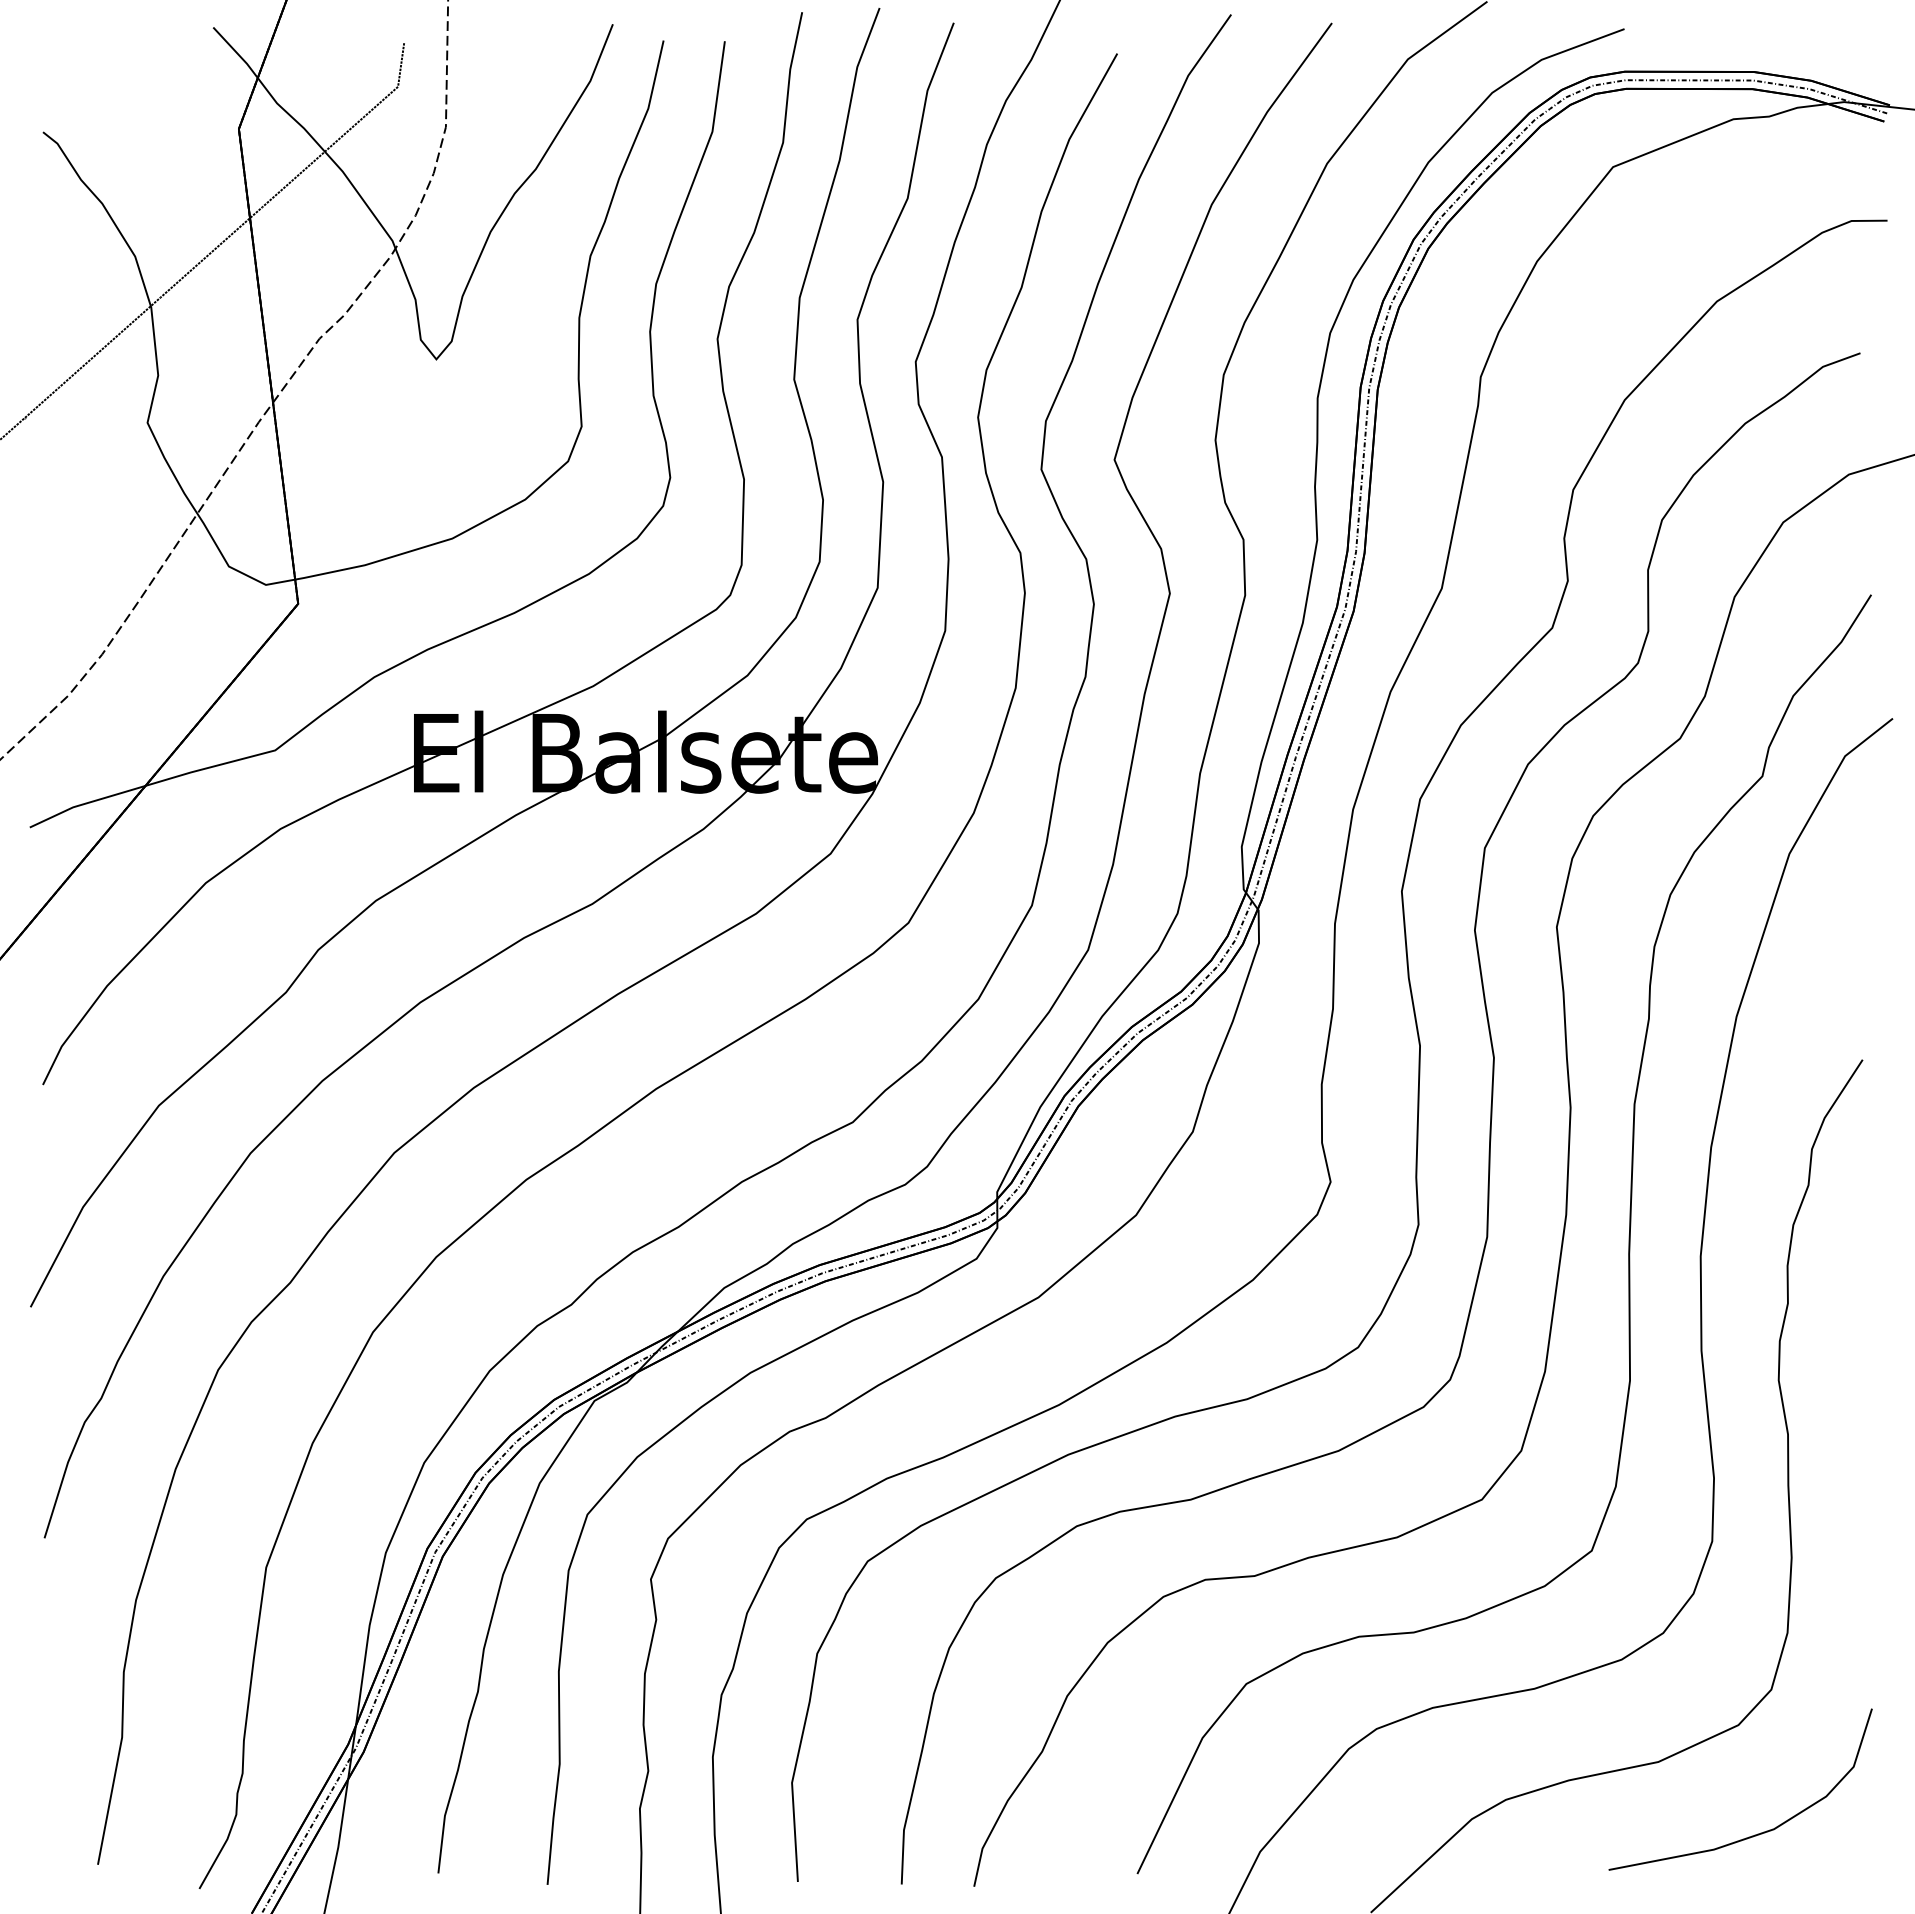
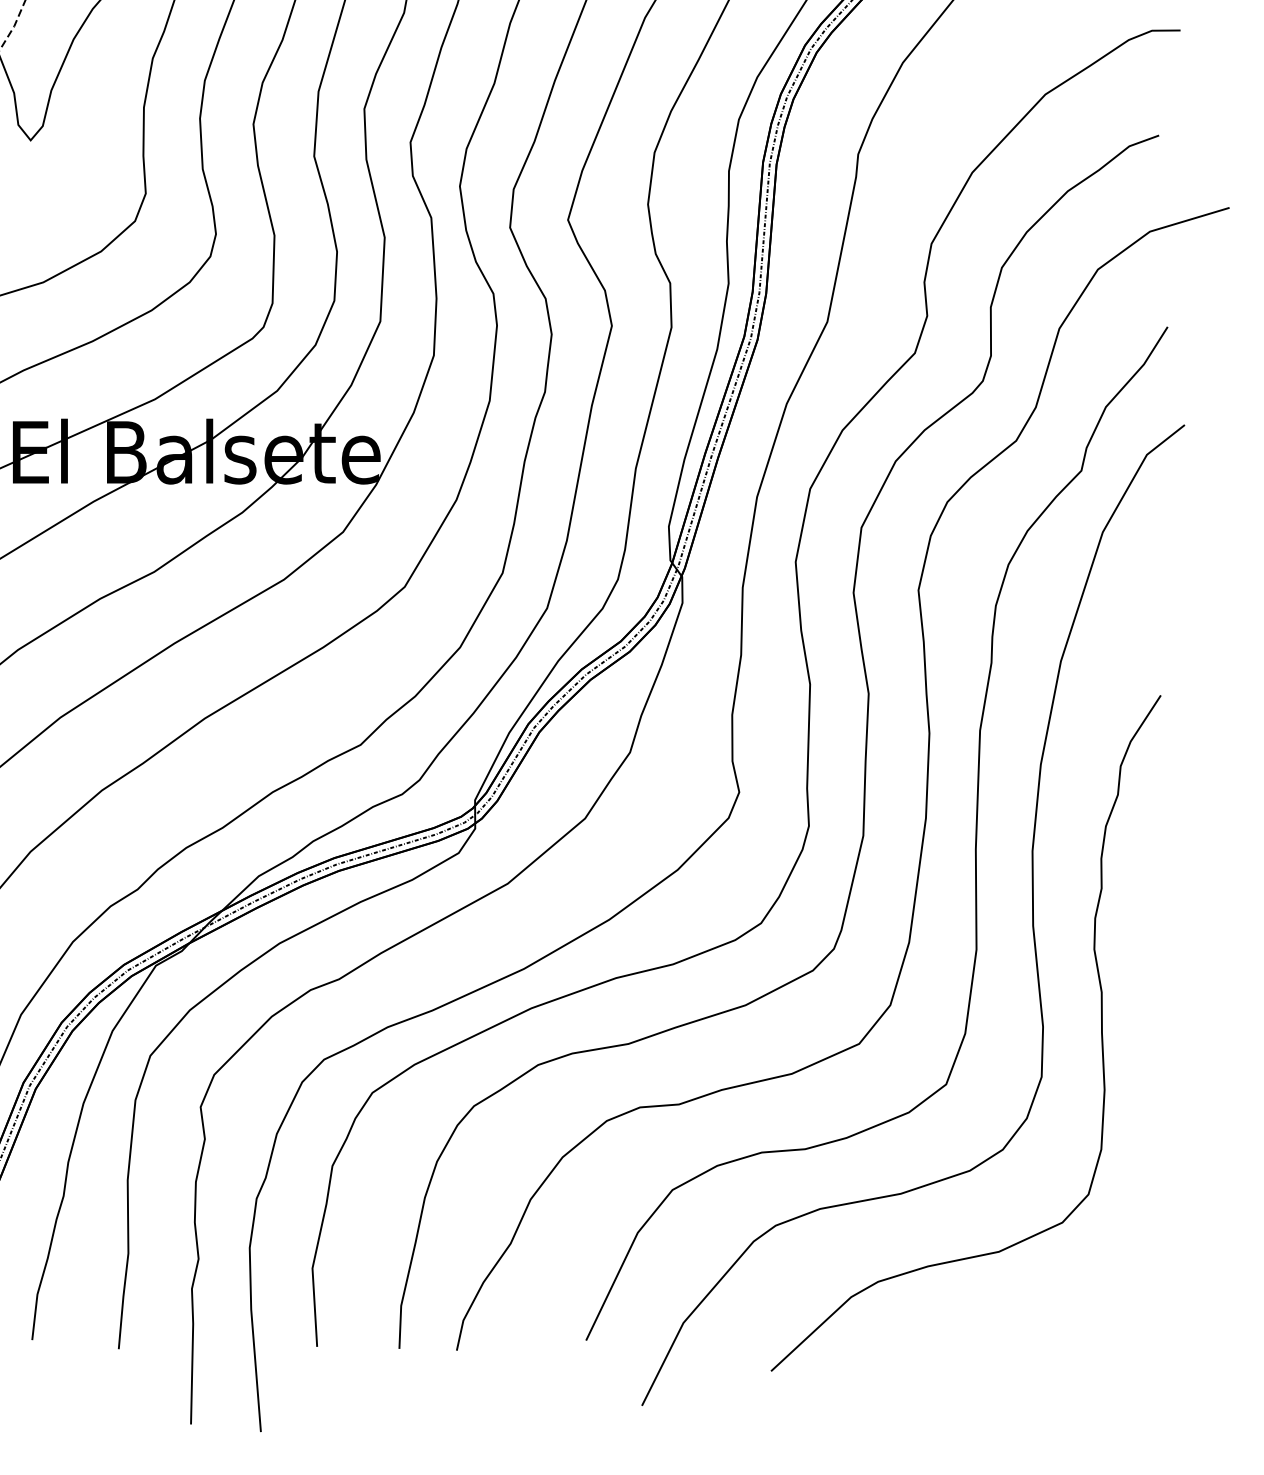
part: (1754, 1834) -> (1075, 1309), removed

